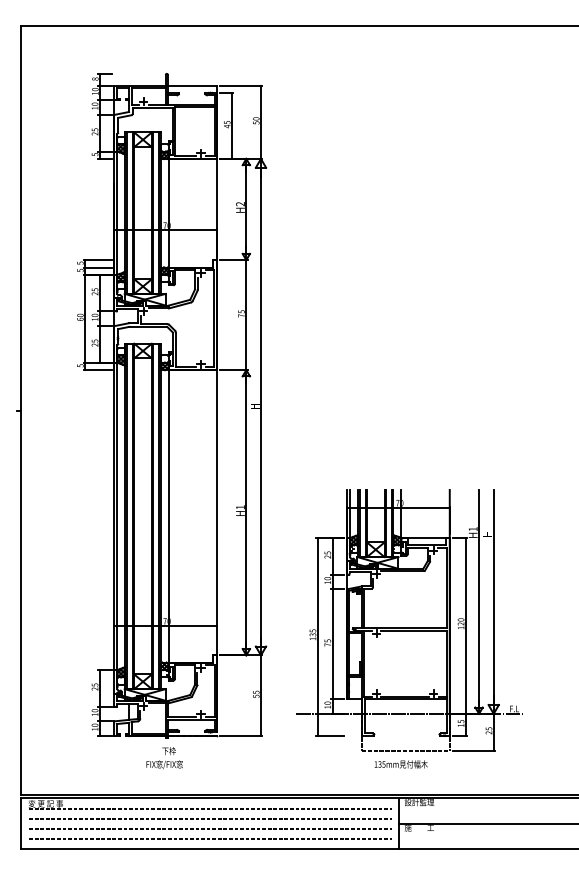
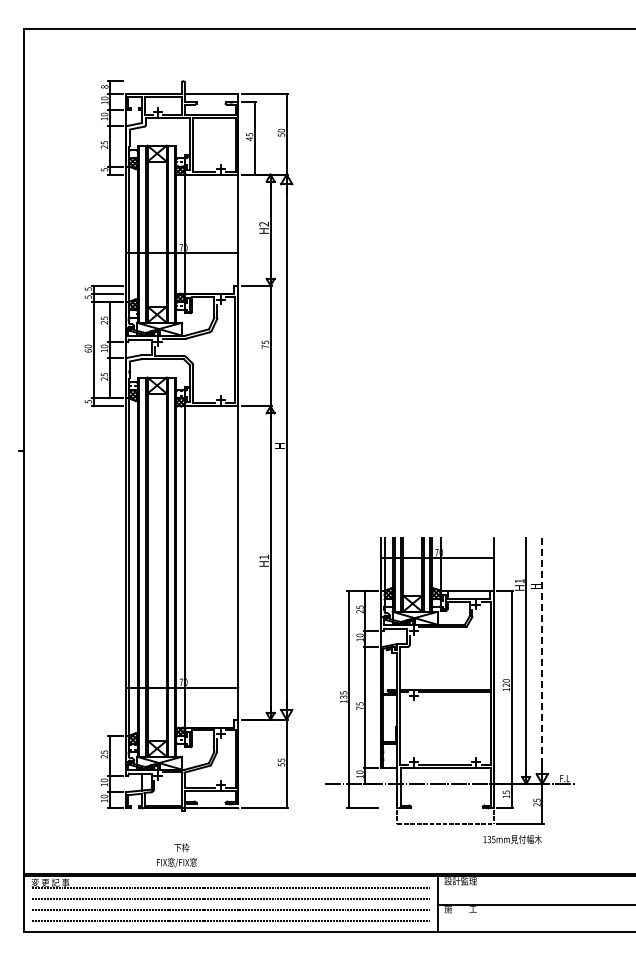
line: (493, 596) -> (542, 655), solid -> dashed
text: (164, 758) -> (176, 855), moved
text: (401, 764) -> (512, 839), moved

